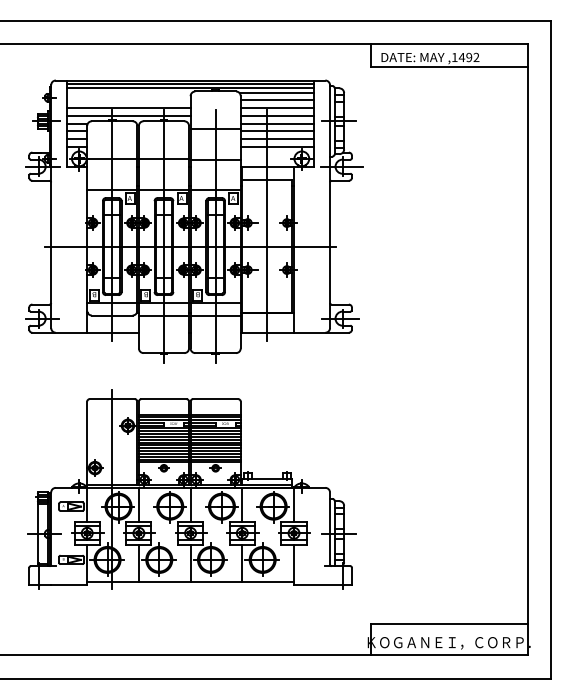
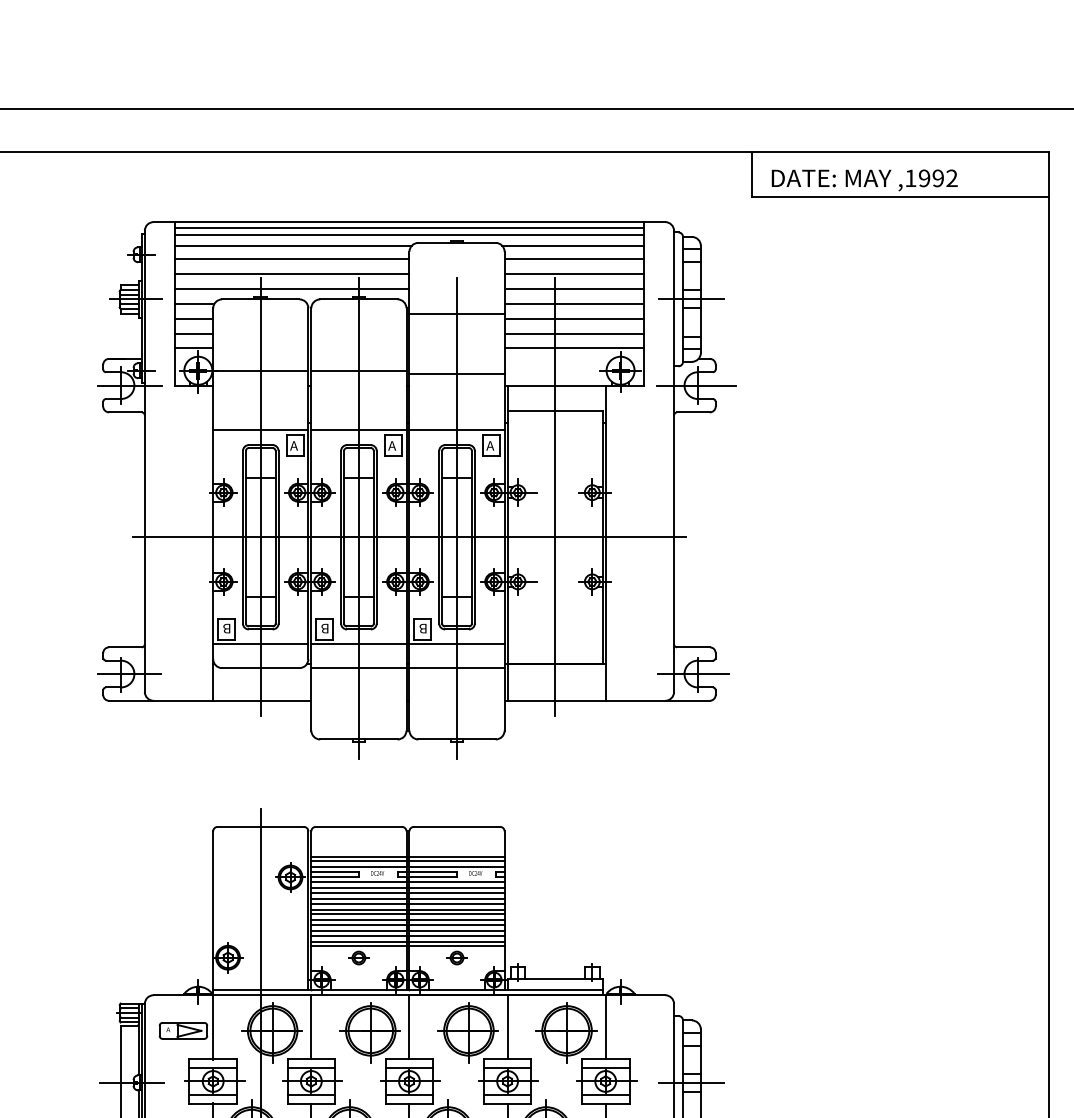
text: (461, 57) -> (923, 178), ,1492 -> ,1992
line: (128, 93) -> (291, 246), added
line: (128, 100) -> (291, 259), added

